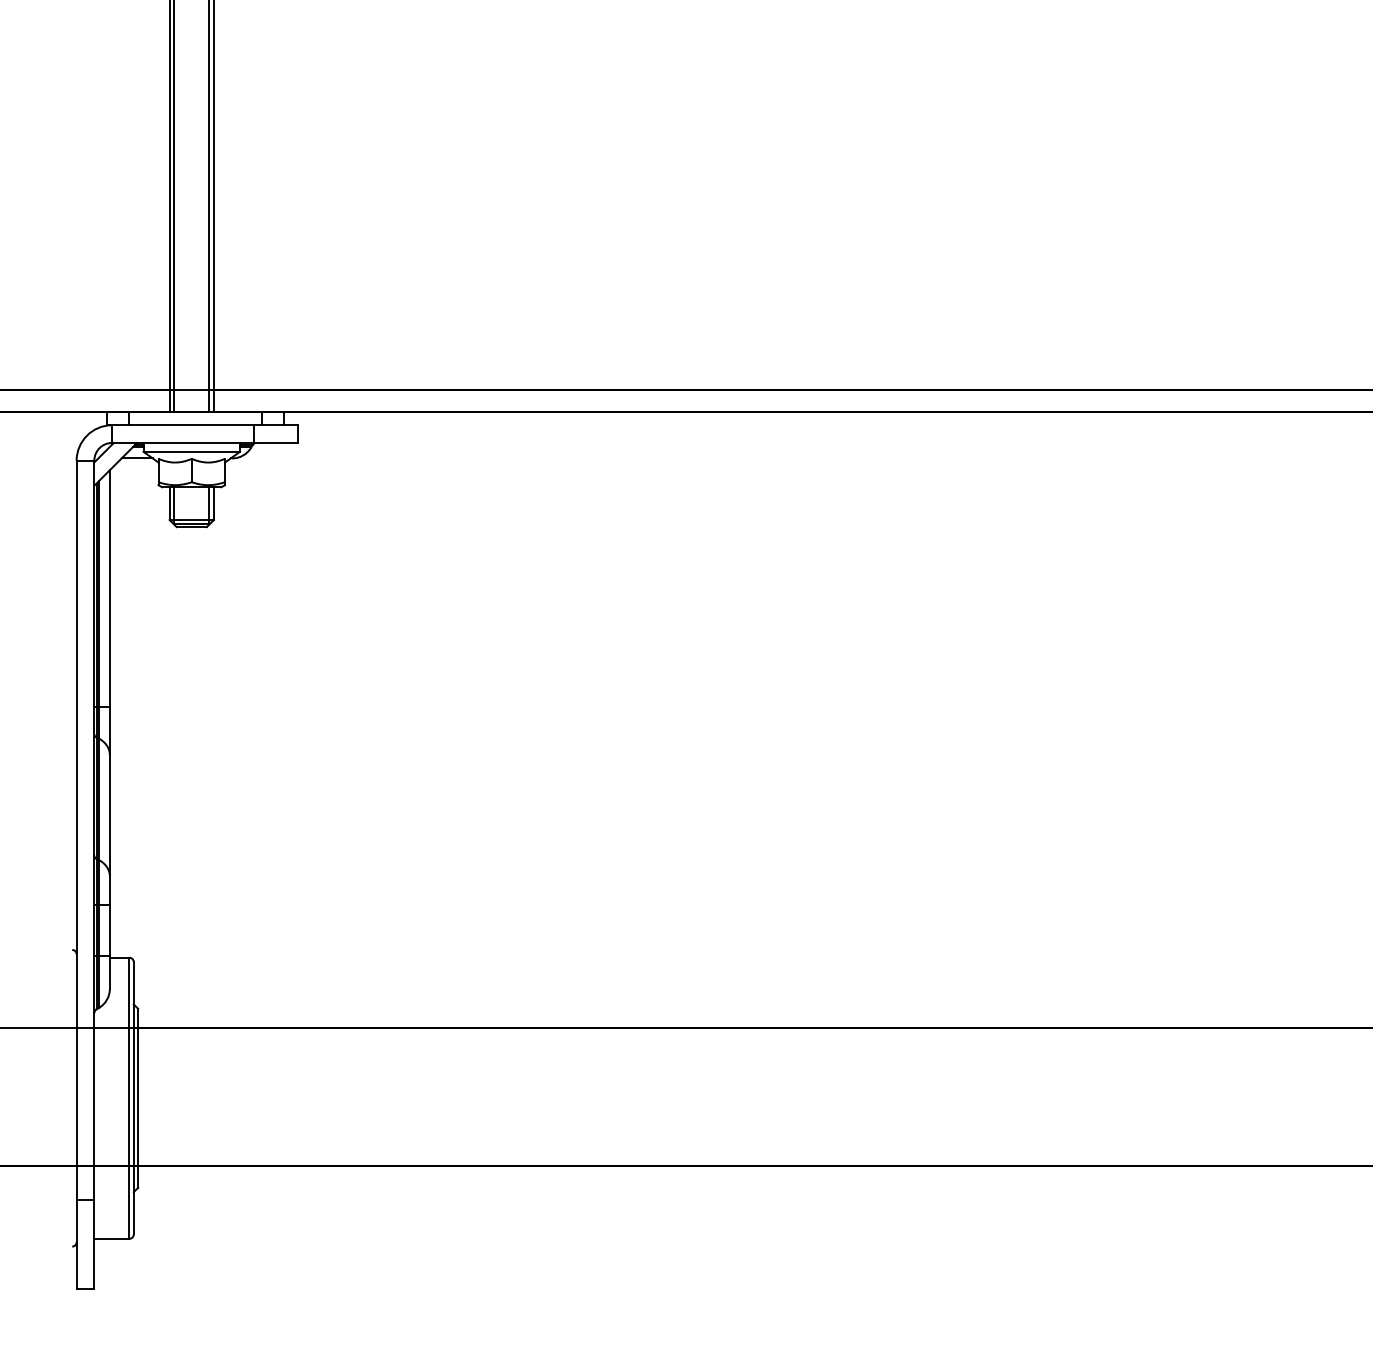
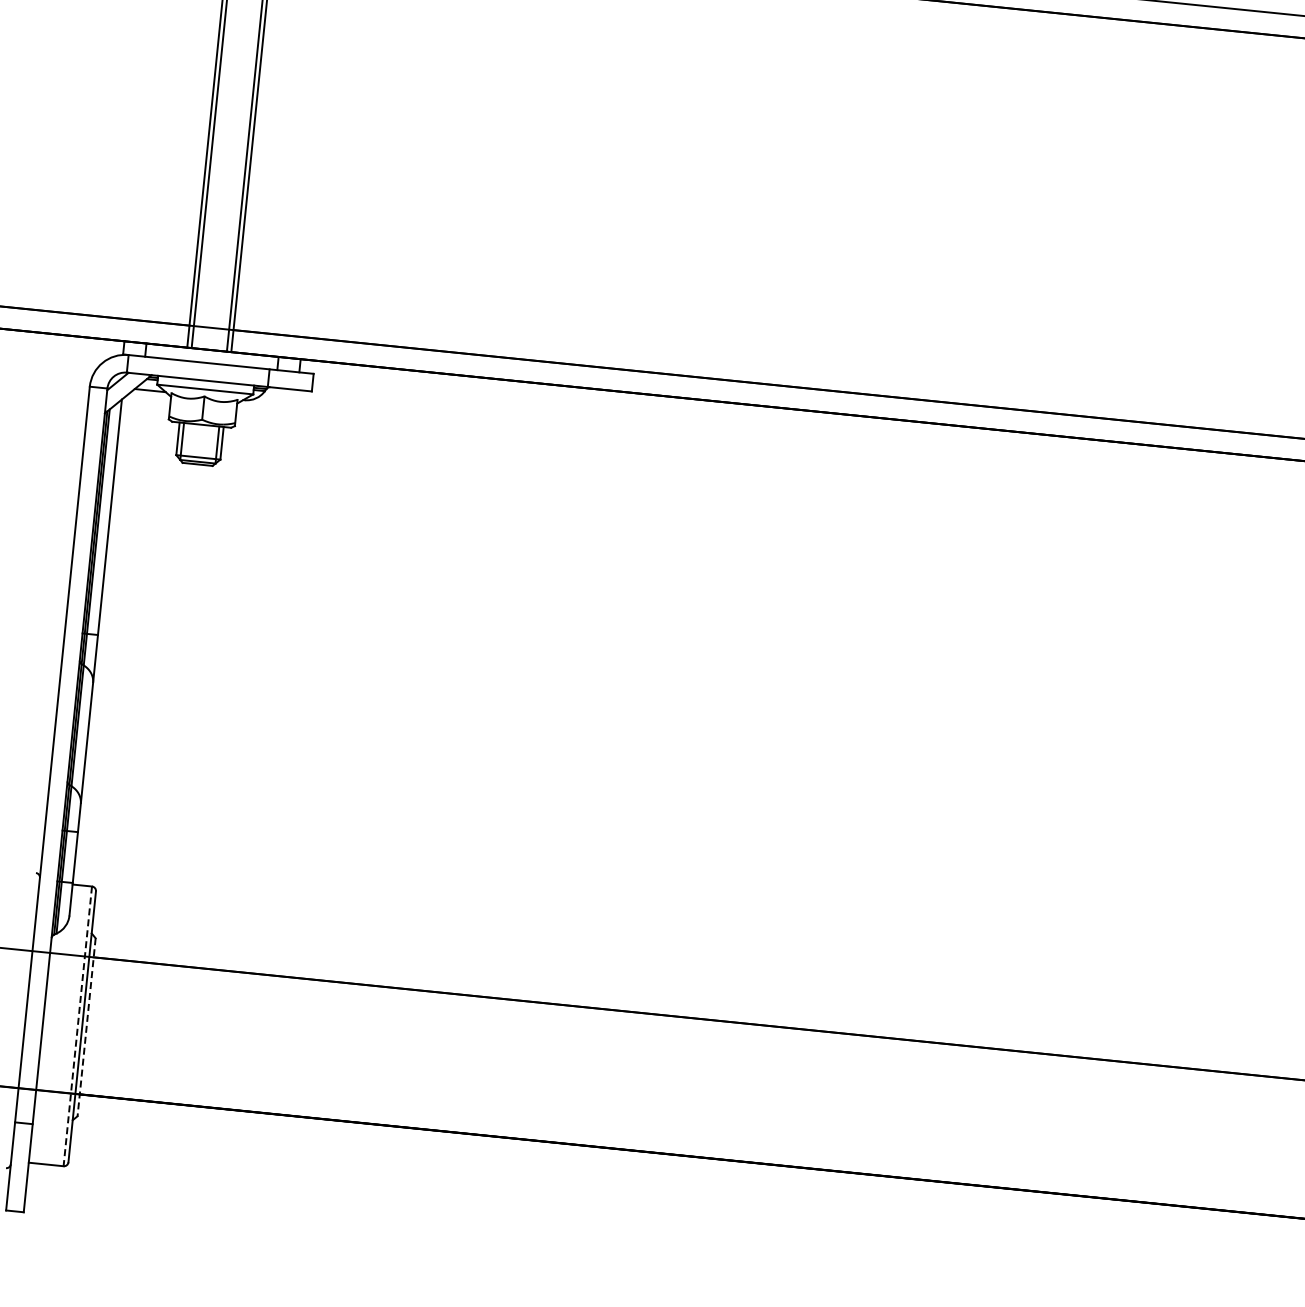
line: (129, 1098) -> (77, 1026), solid -> dashed
line: (138, 1098) -> (86, 1027), solid -> dashed

